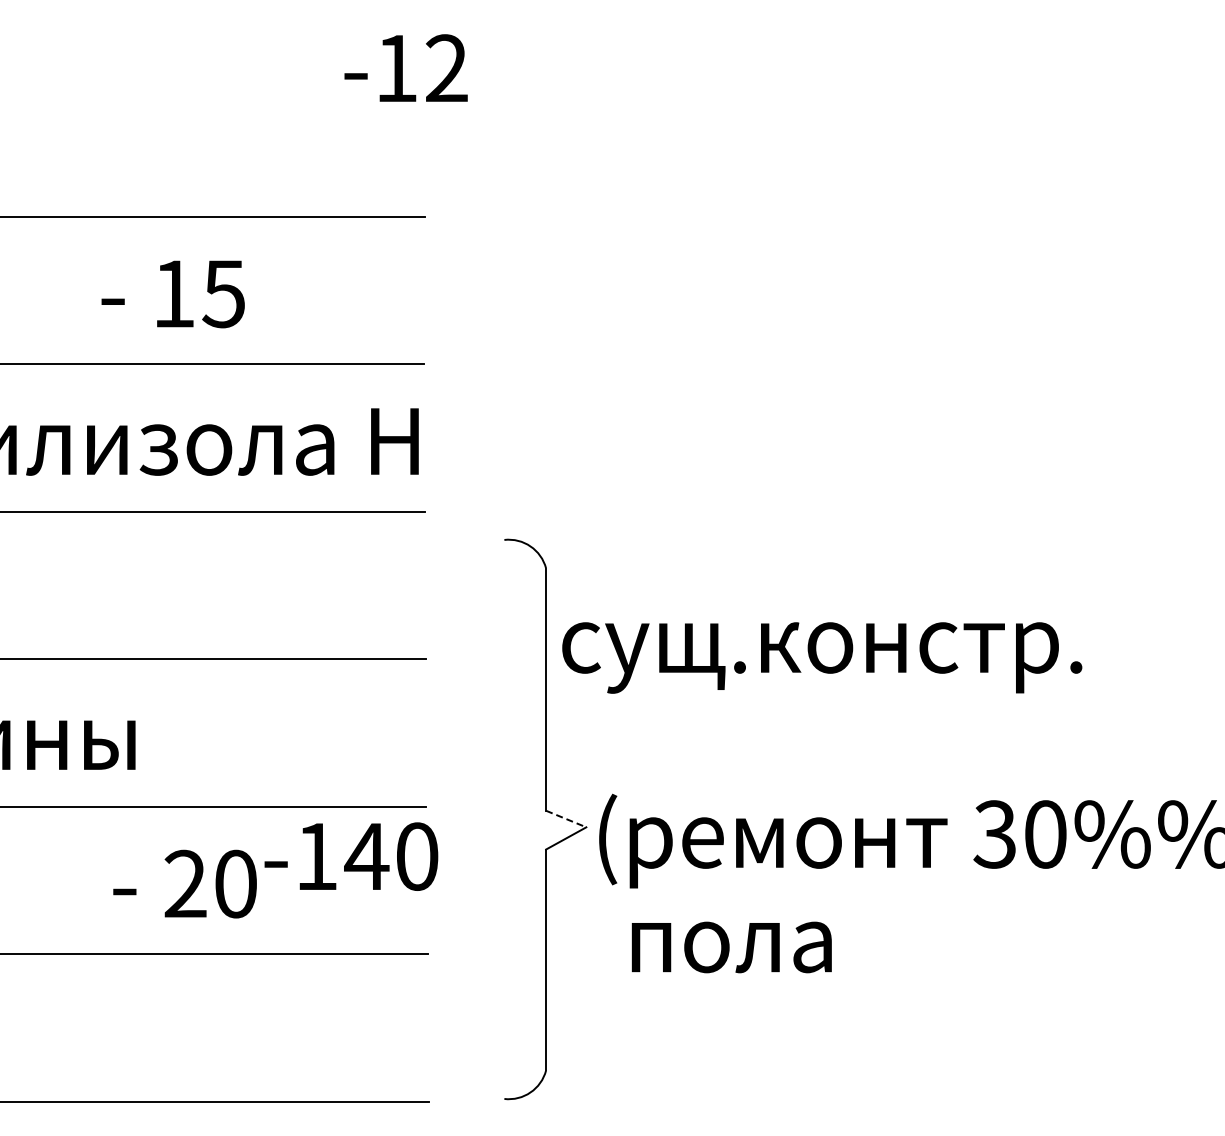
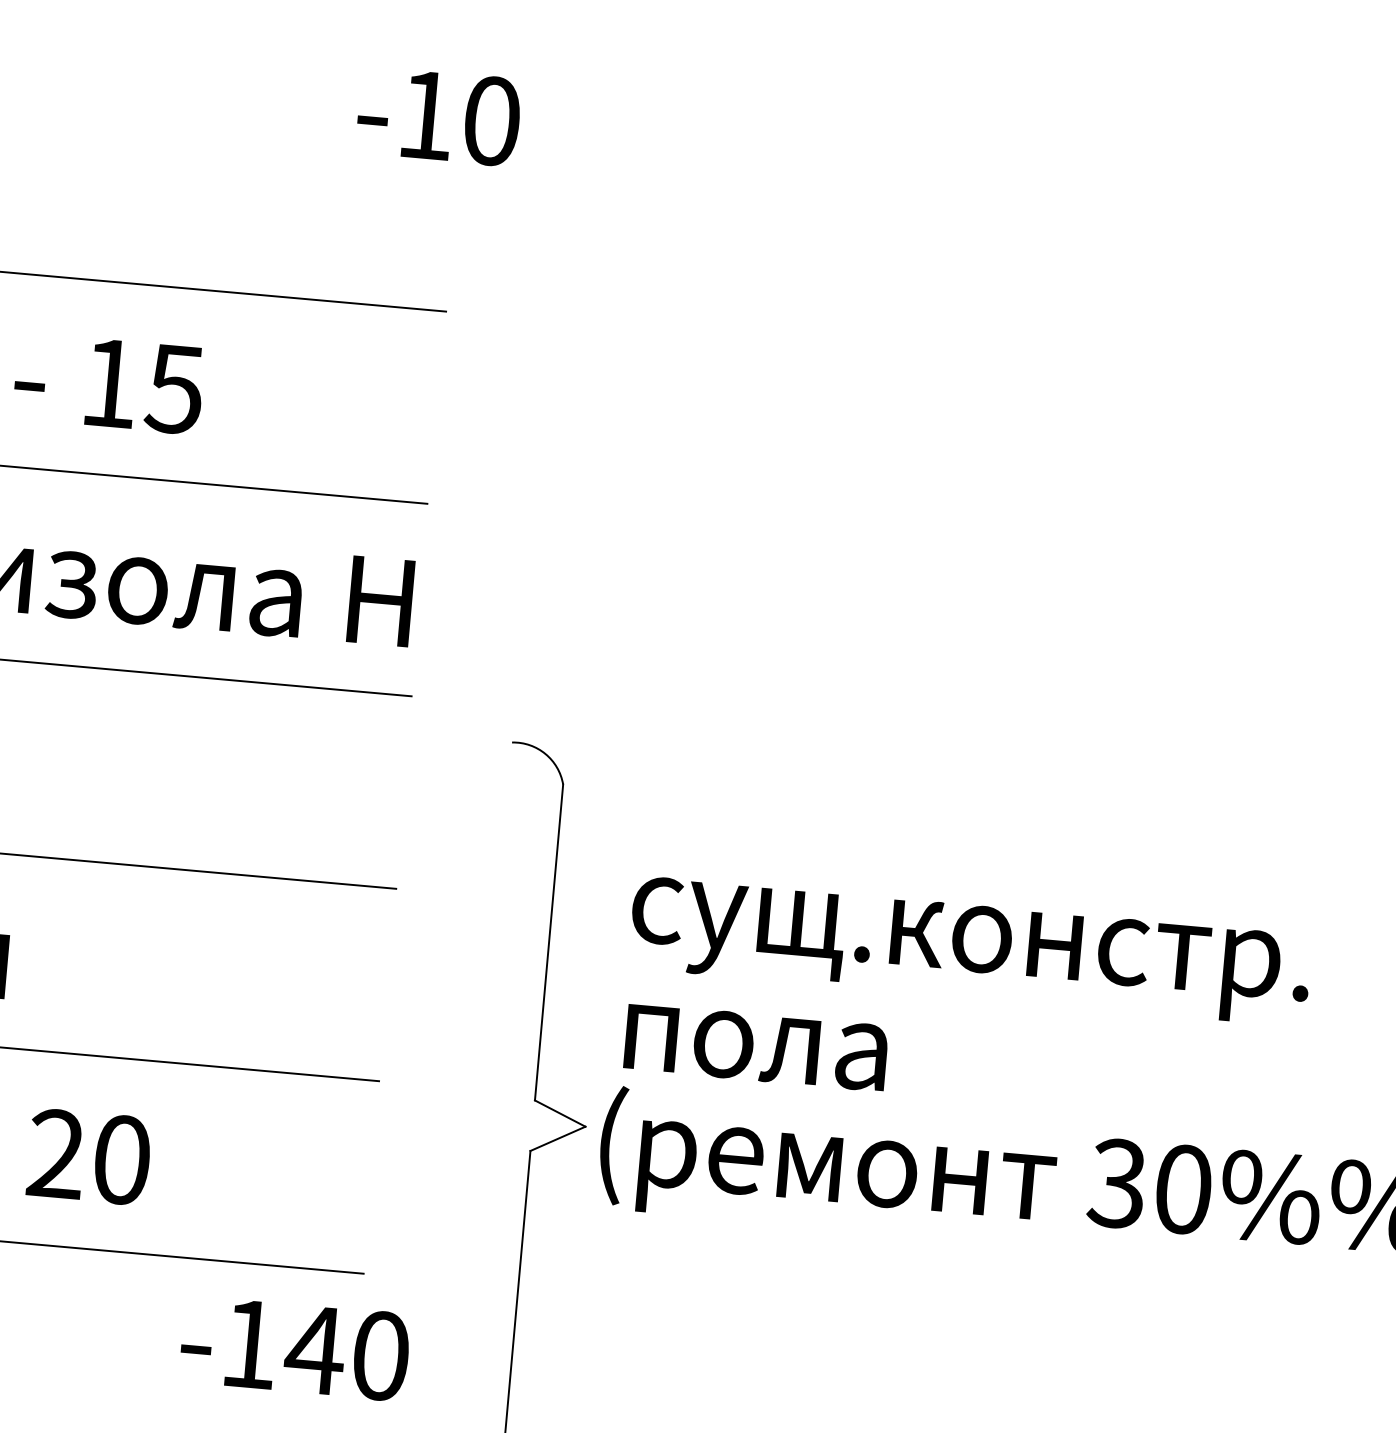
text: (446, 68) -> (491, 121), -12 -> -10
text: (822, 657) -> (970, 951), moved
line: (566, 819) -> (560, 1114), dashed -> solid
text: (351, 856) -> (295, 1348), moved
text: (731, 947) -> (755, 1047), moved

